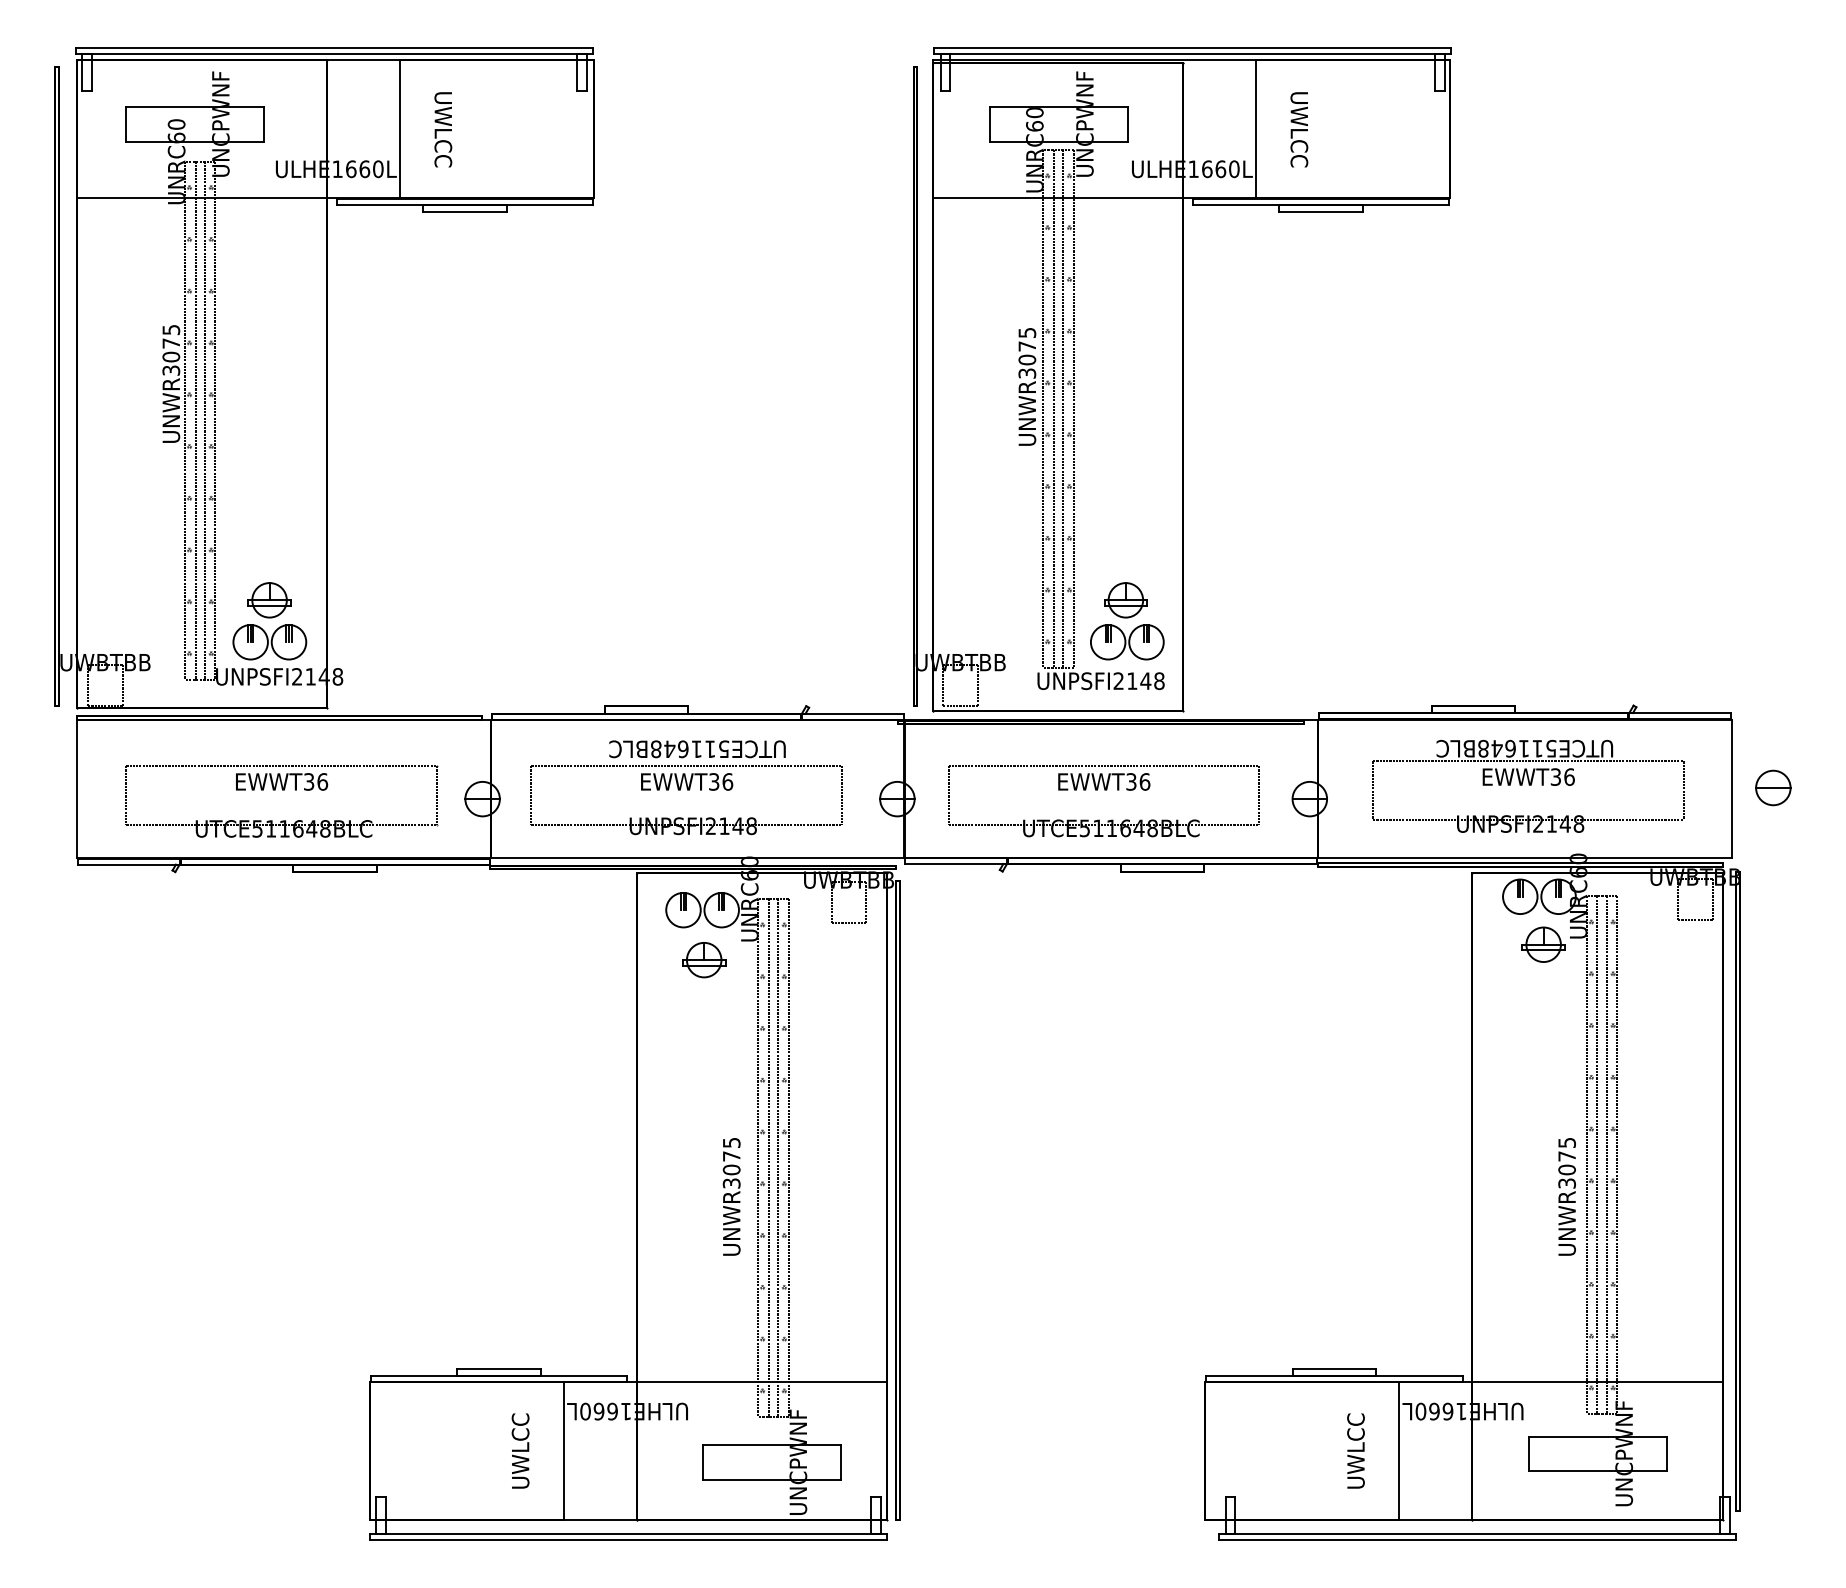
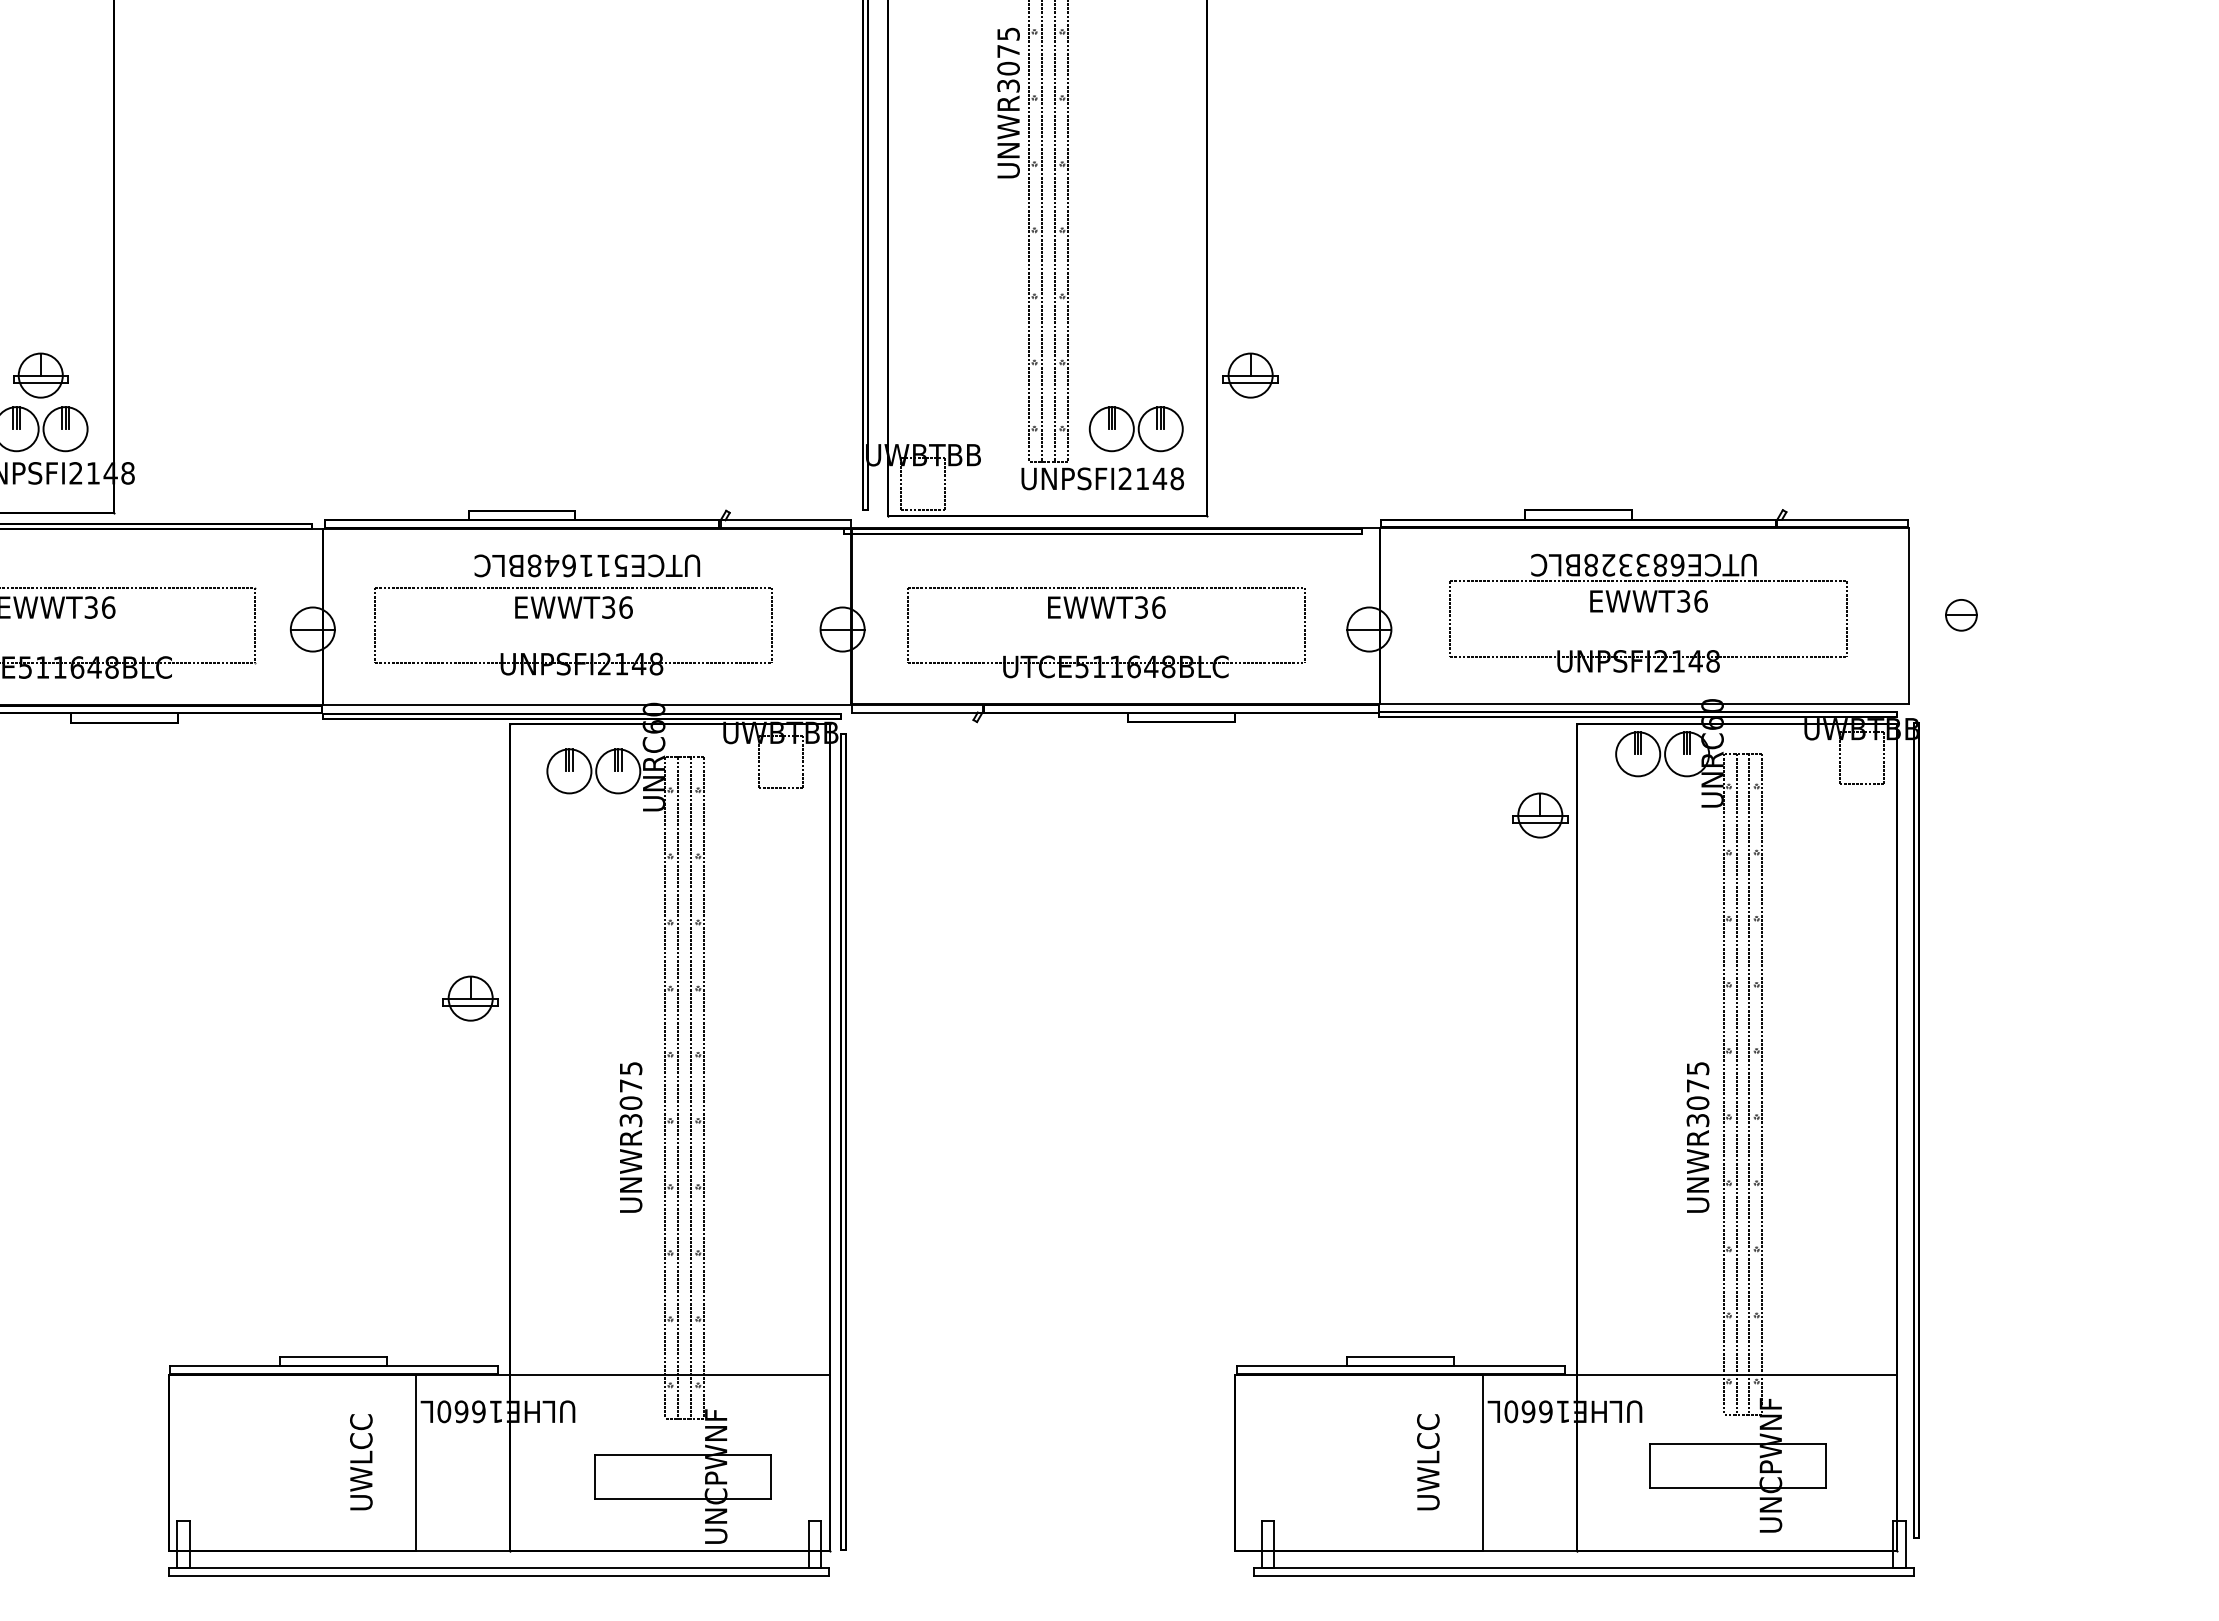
part: (1125, 600) -> (1250, 375), moved
text: (1523, 748) -> (1642, 564), UTCE511648BLC -> UTCE683328BLC
part: (1773, 787) -> (1961, 614), size x0.7
part: (1543, 944) -> (1540, 815), moved
part: (704, 960) -> (471, 999), moved

